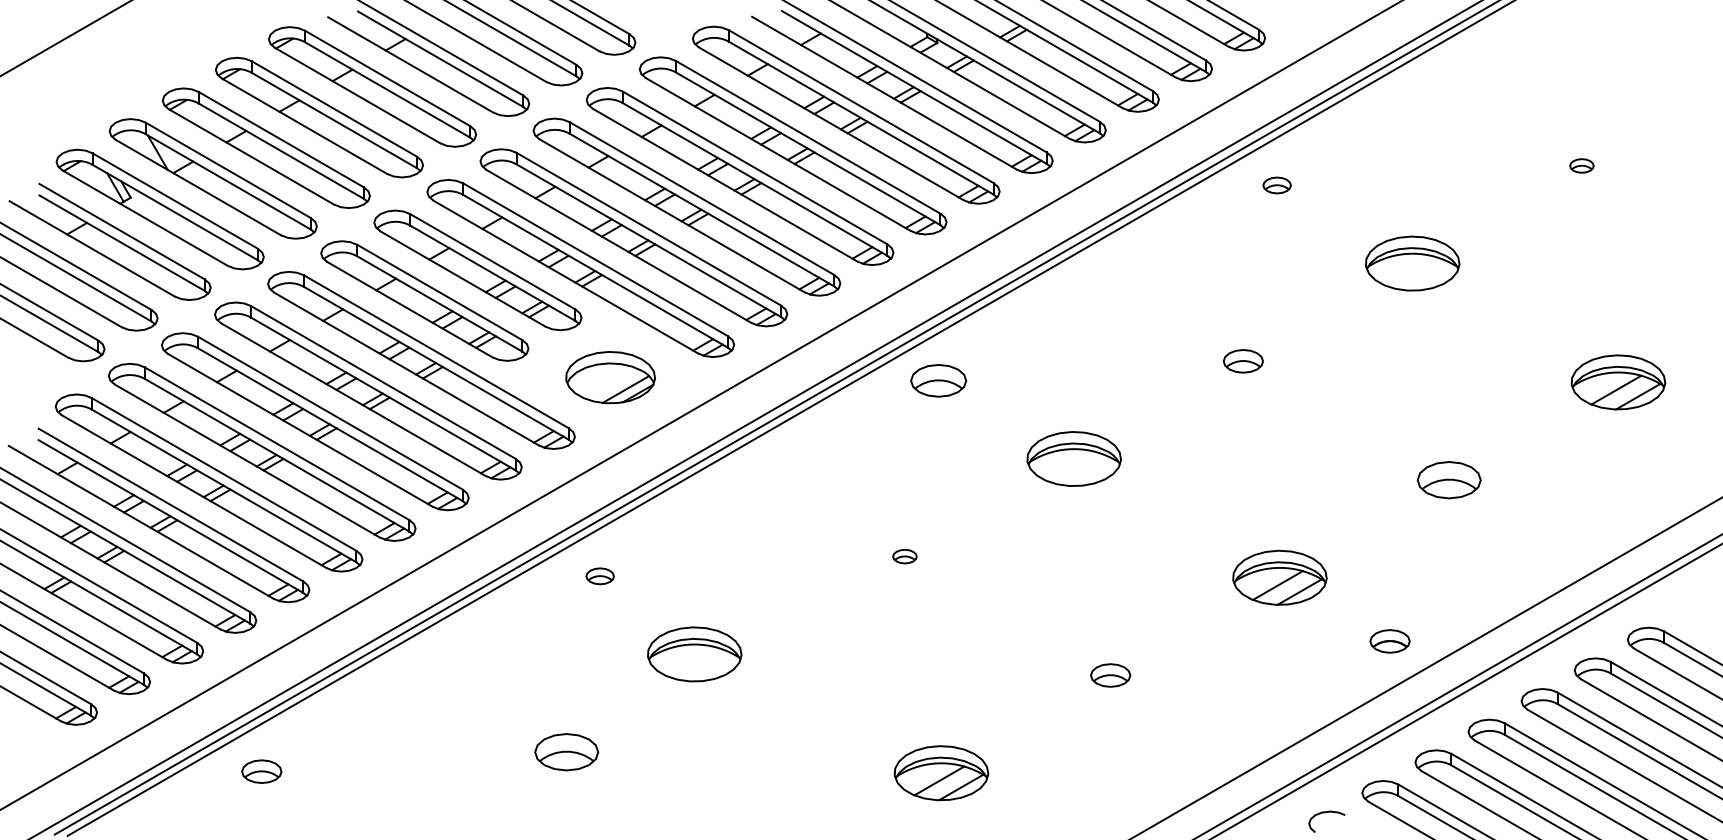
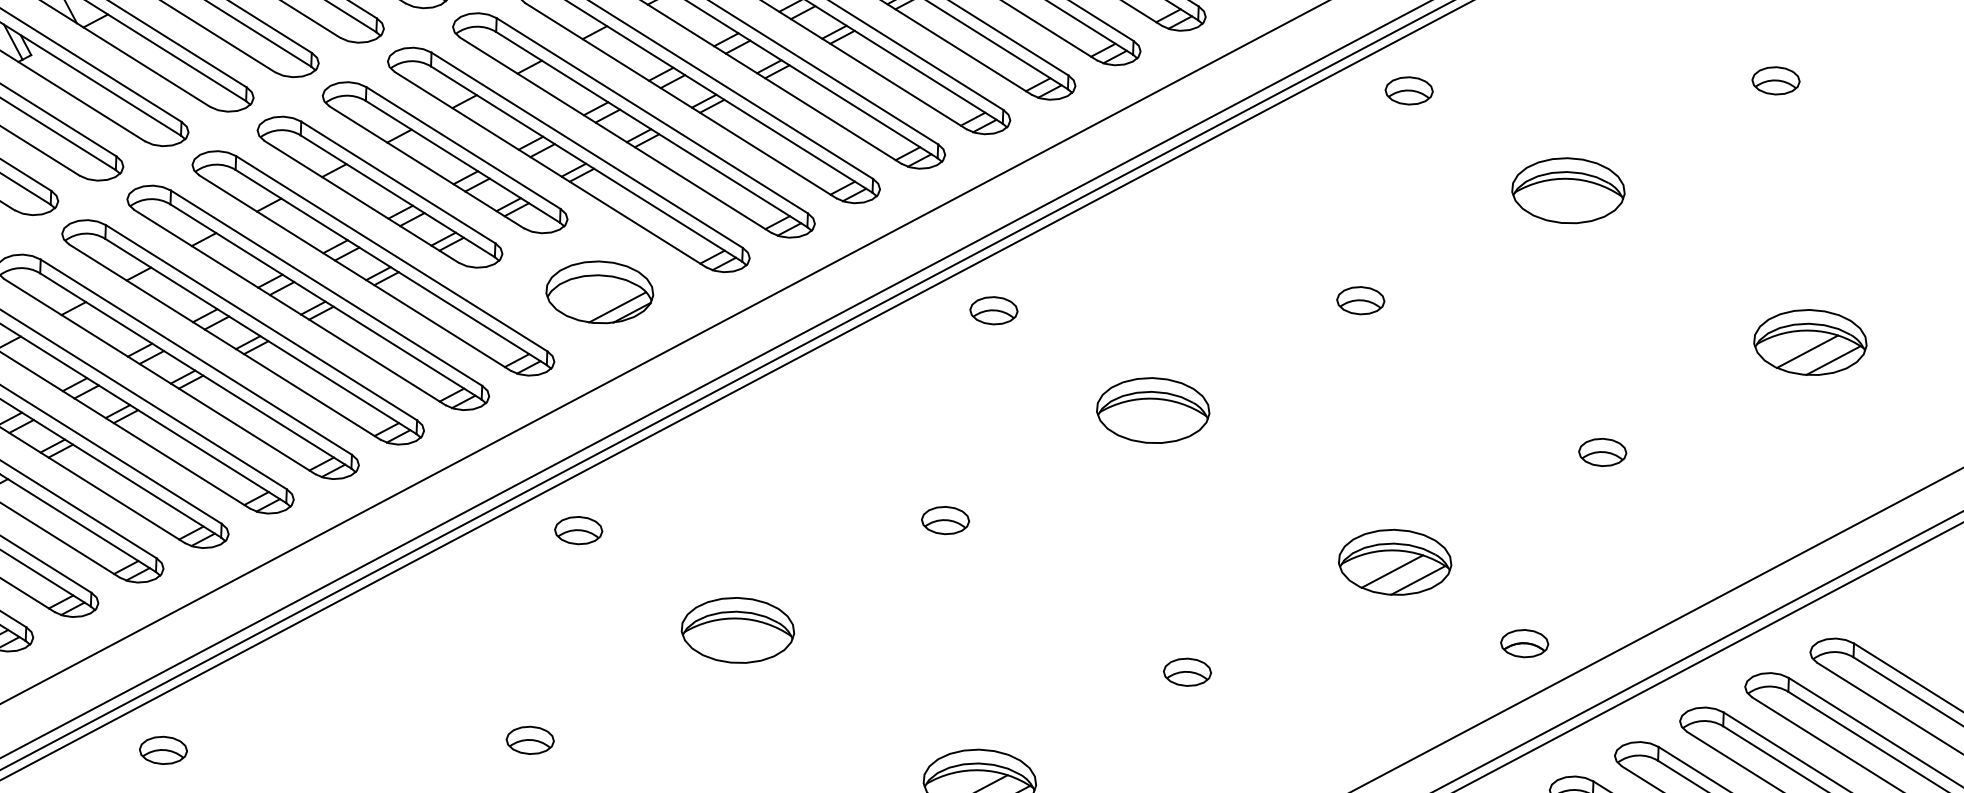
part: (1581, 165) -> (1775, 80), size x1.67
part: (1276, 185) -> (1408, 90), size x1.43
part: (938, 380) -> (993, 310), size x0.71
part: (1448, 479) -> (1601, 451), size x0.62
part: (904, 556) -> (945, 520), size x1.67
part: (599, 576) -> (577, 530), size x1.43
part: (694, 654) -> (737, 630), moved
part: (565, 751) -> (529, 739), size x0.62

